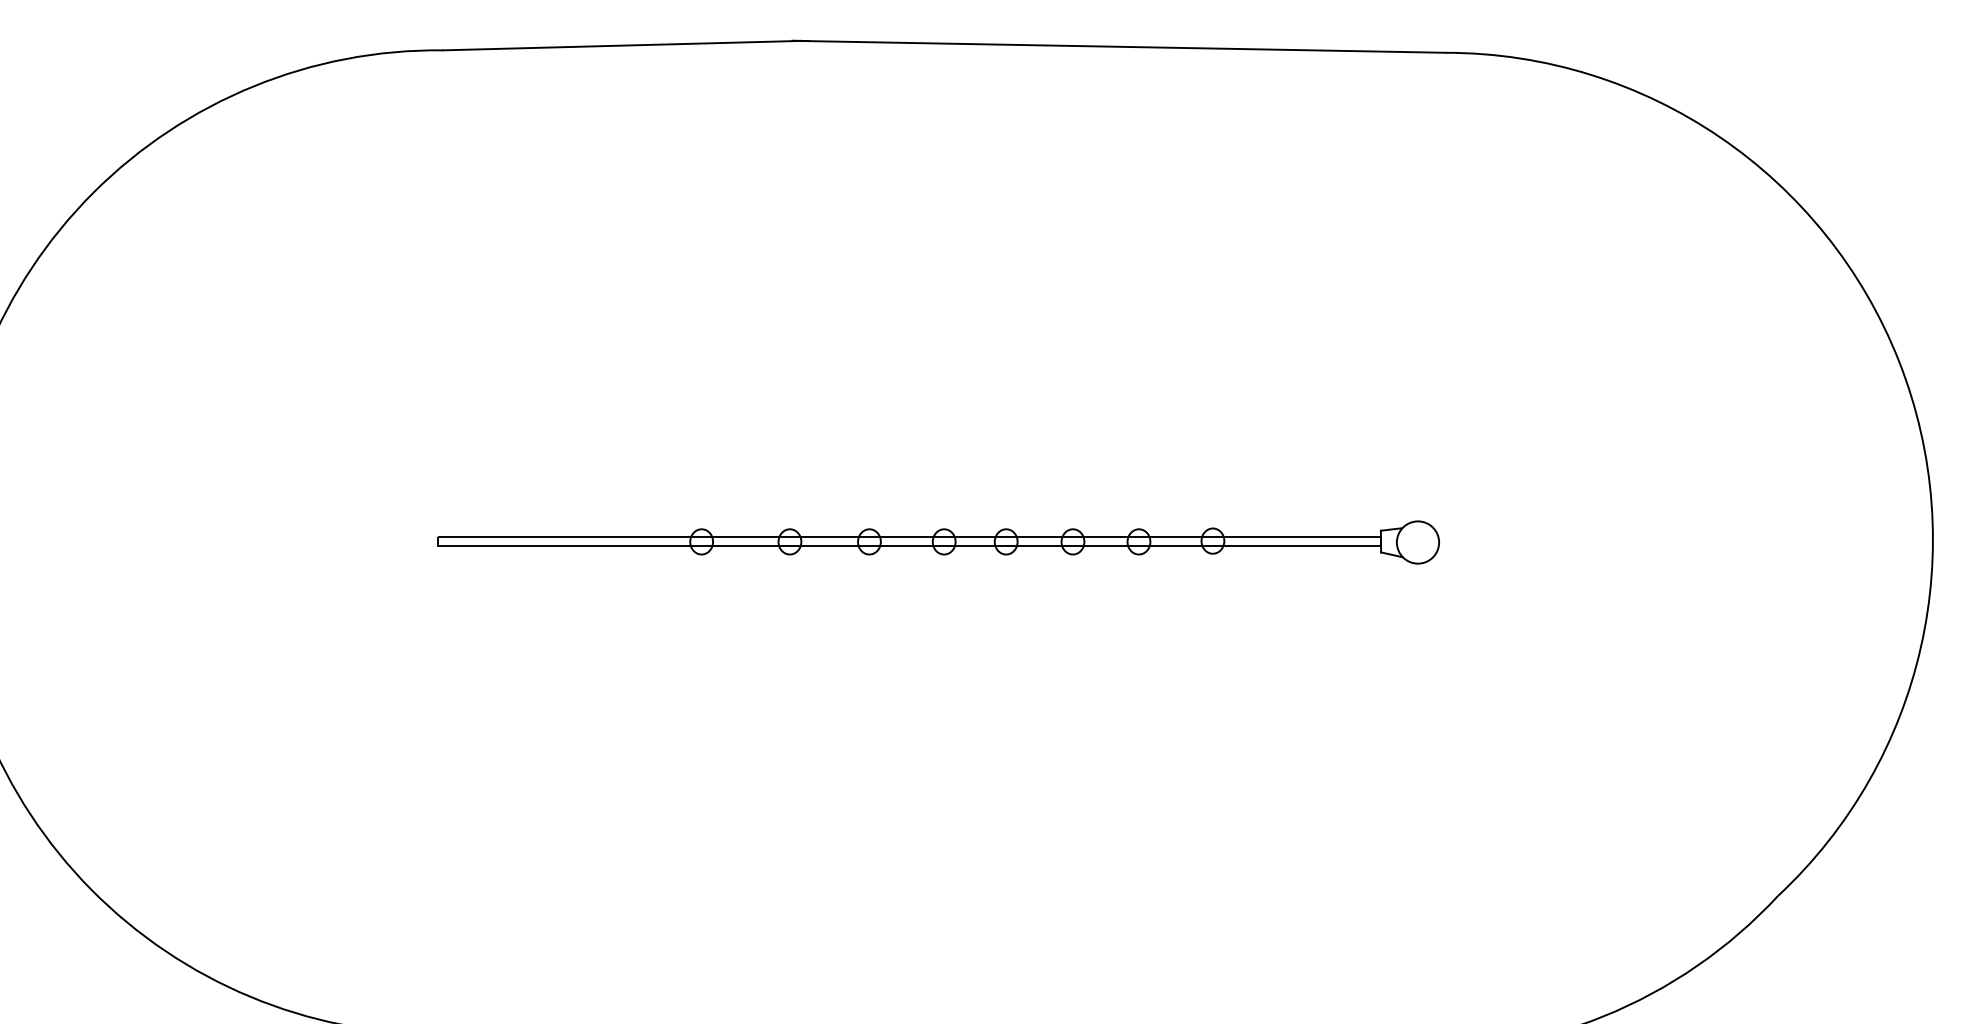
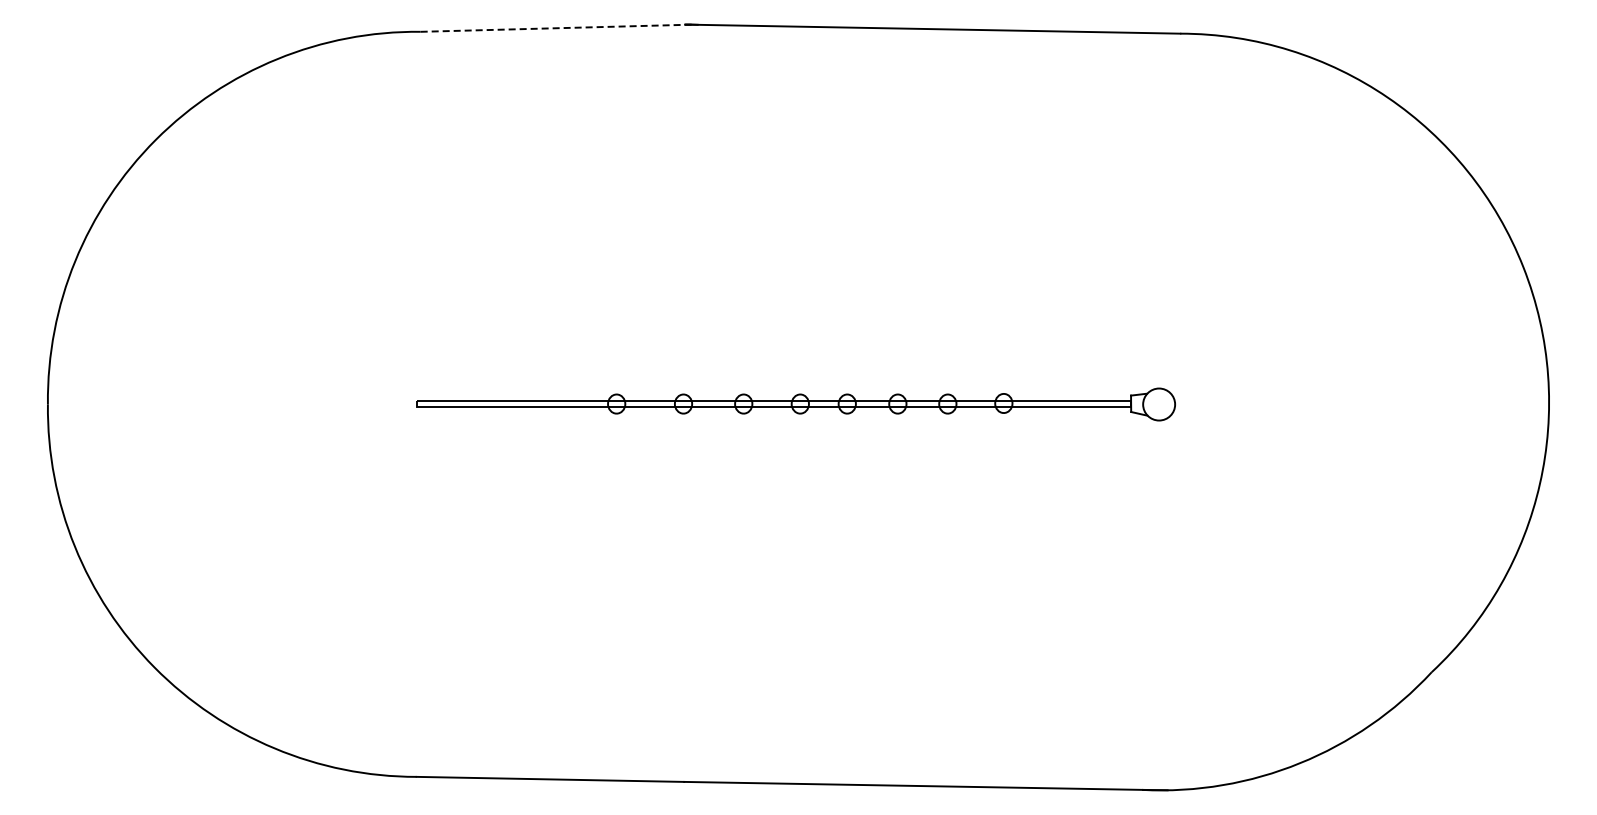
line: (622, 45) -> (556, 28), solid -> dashed

